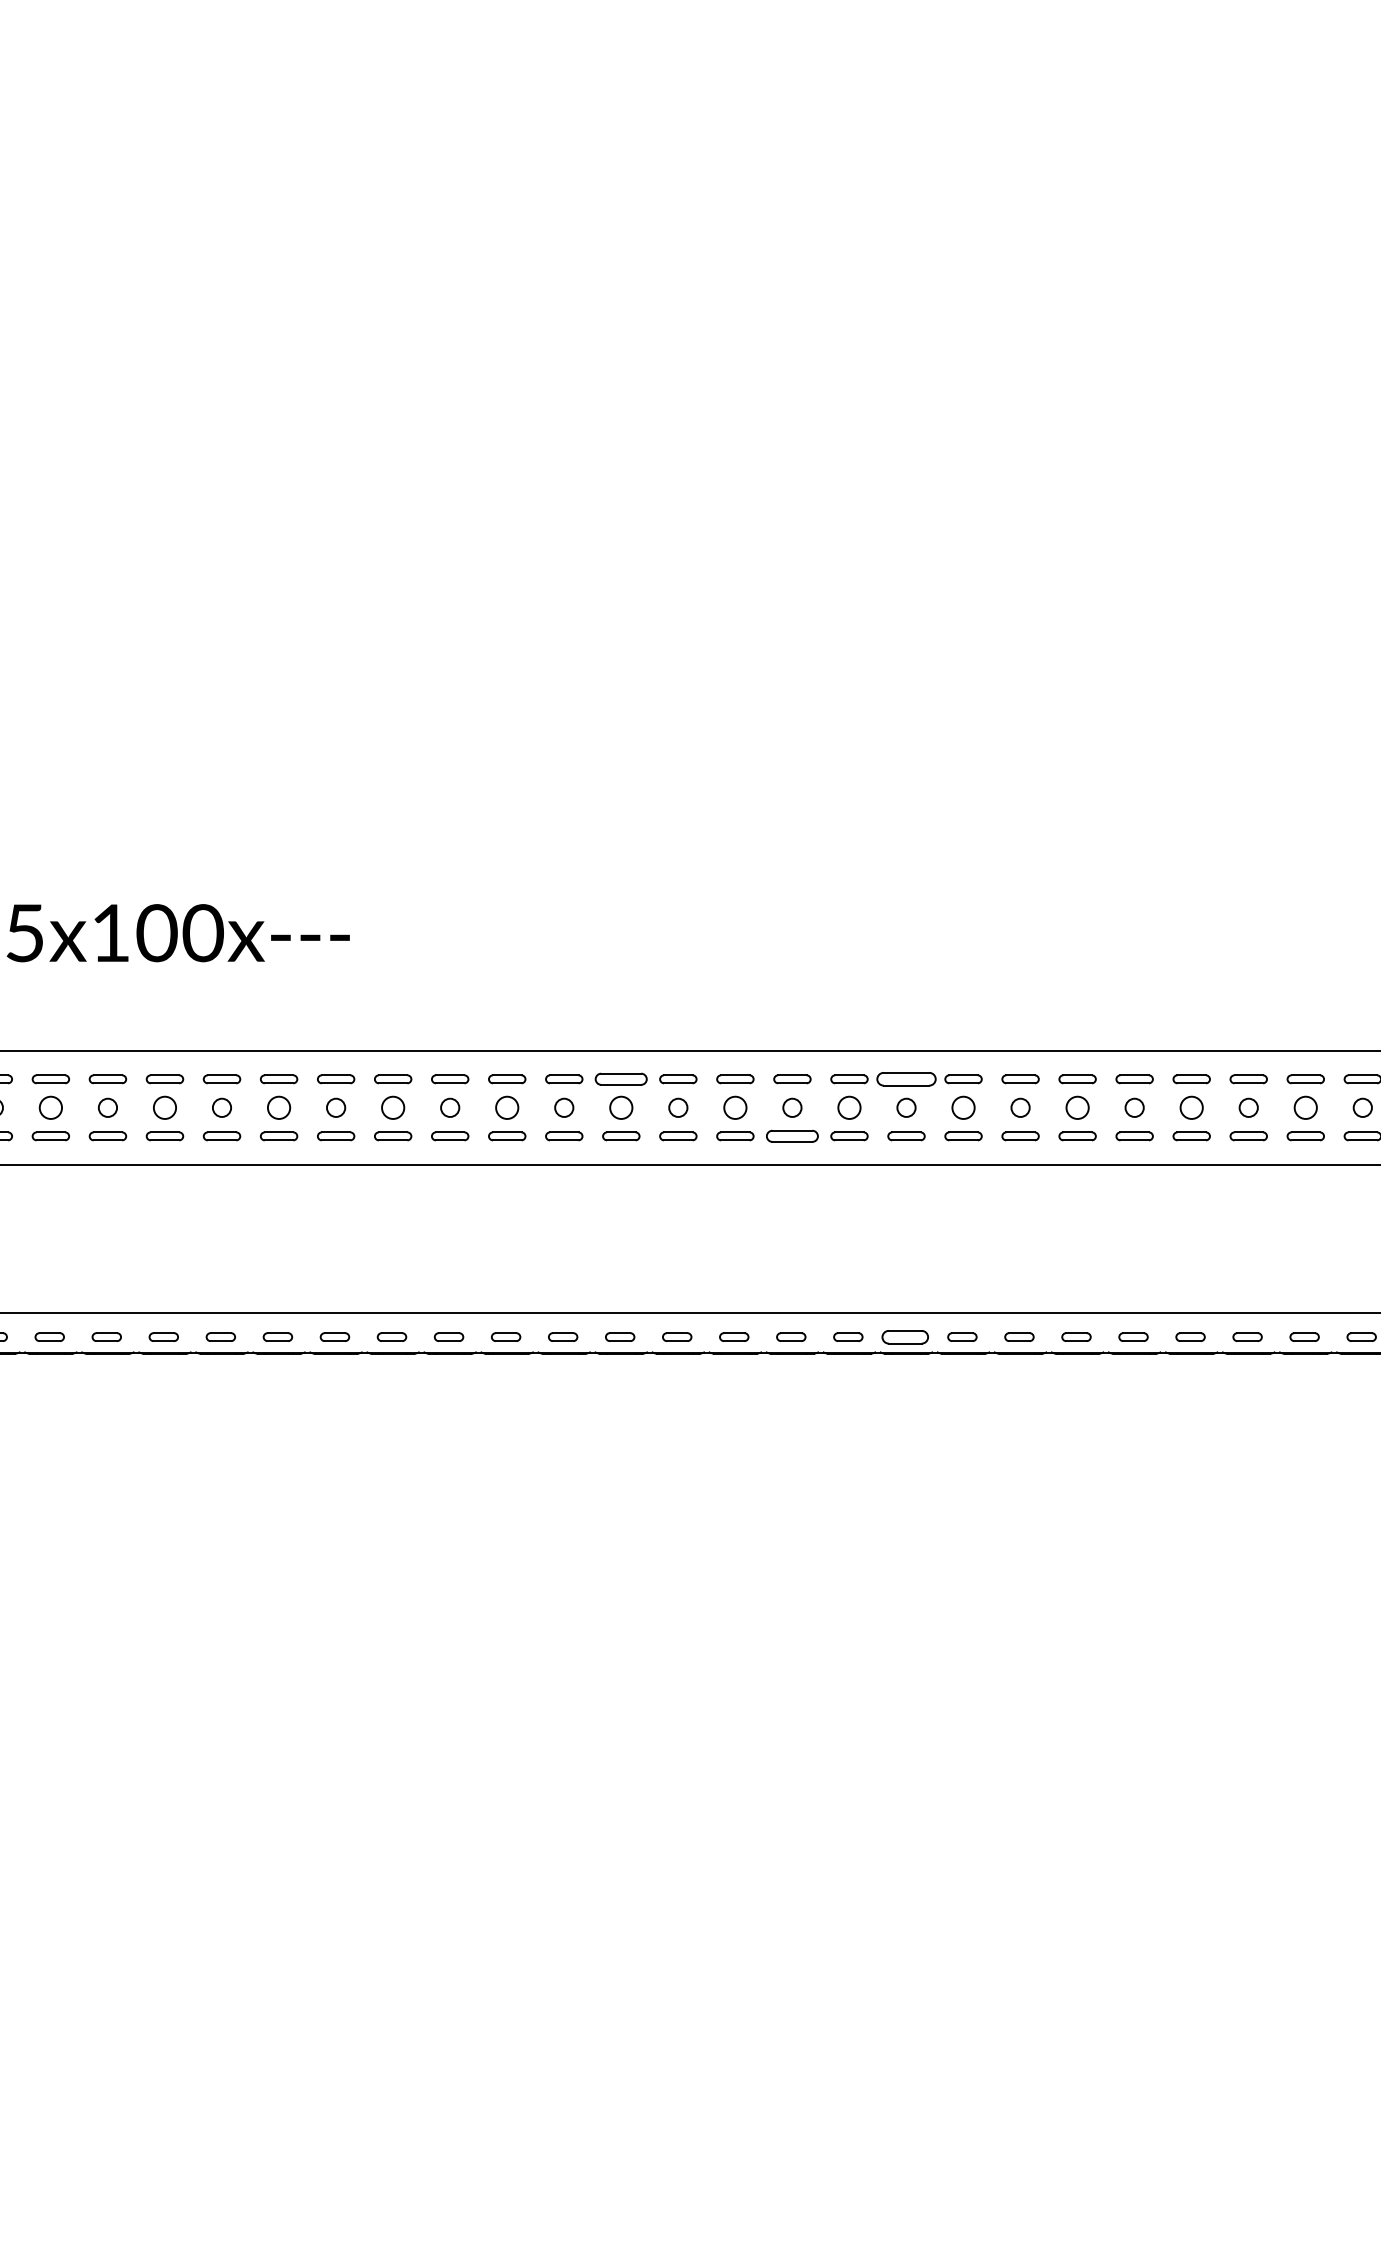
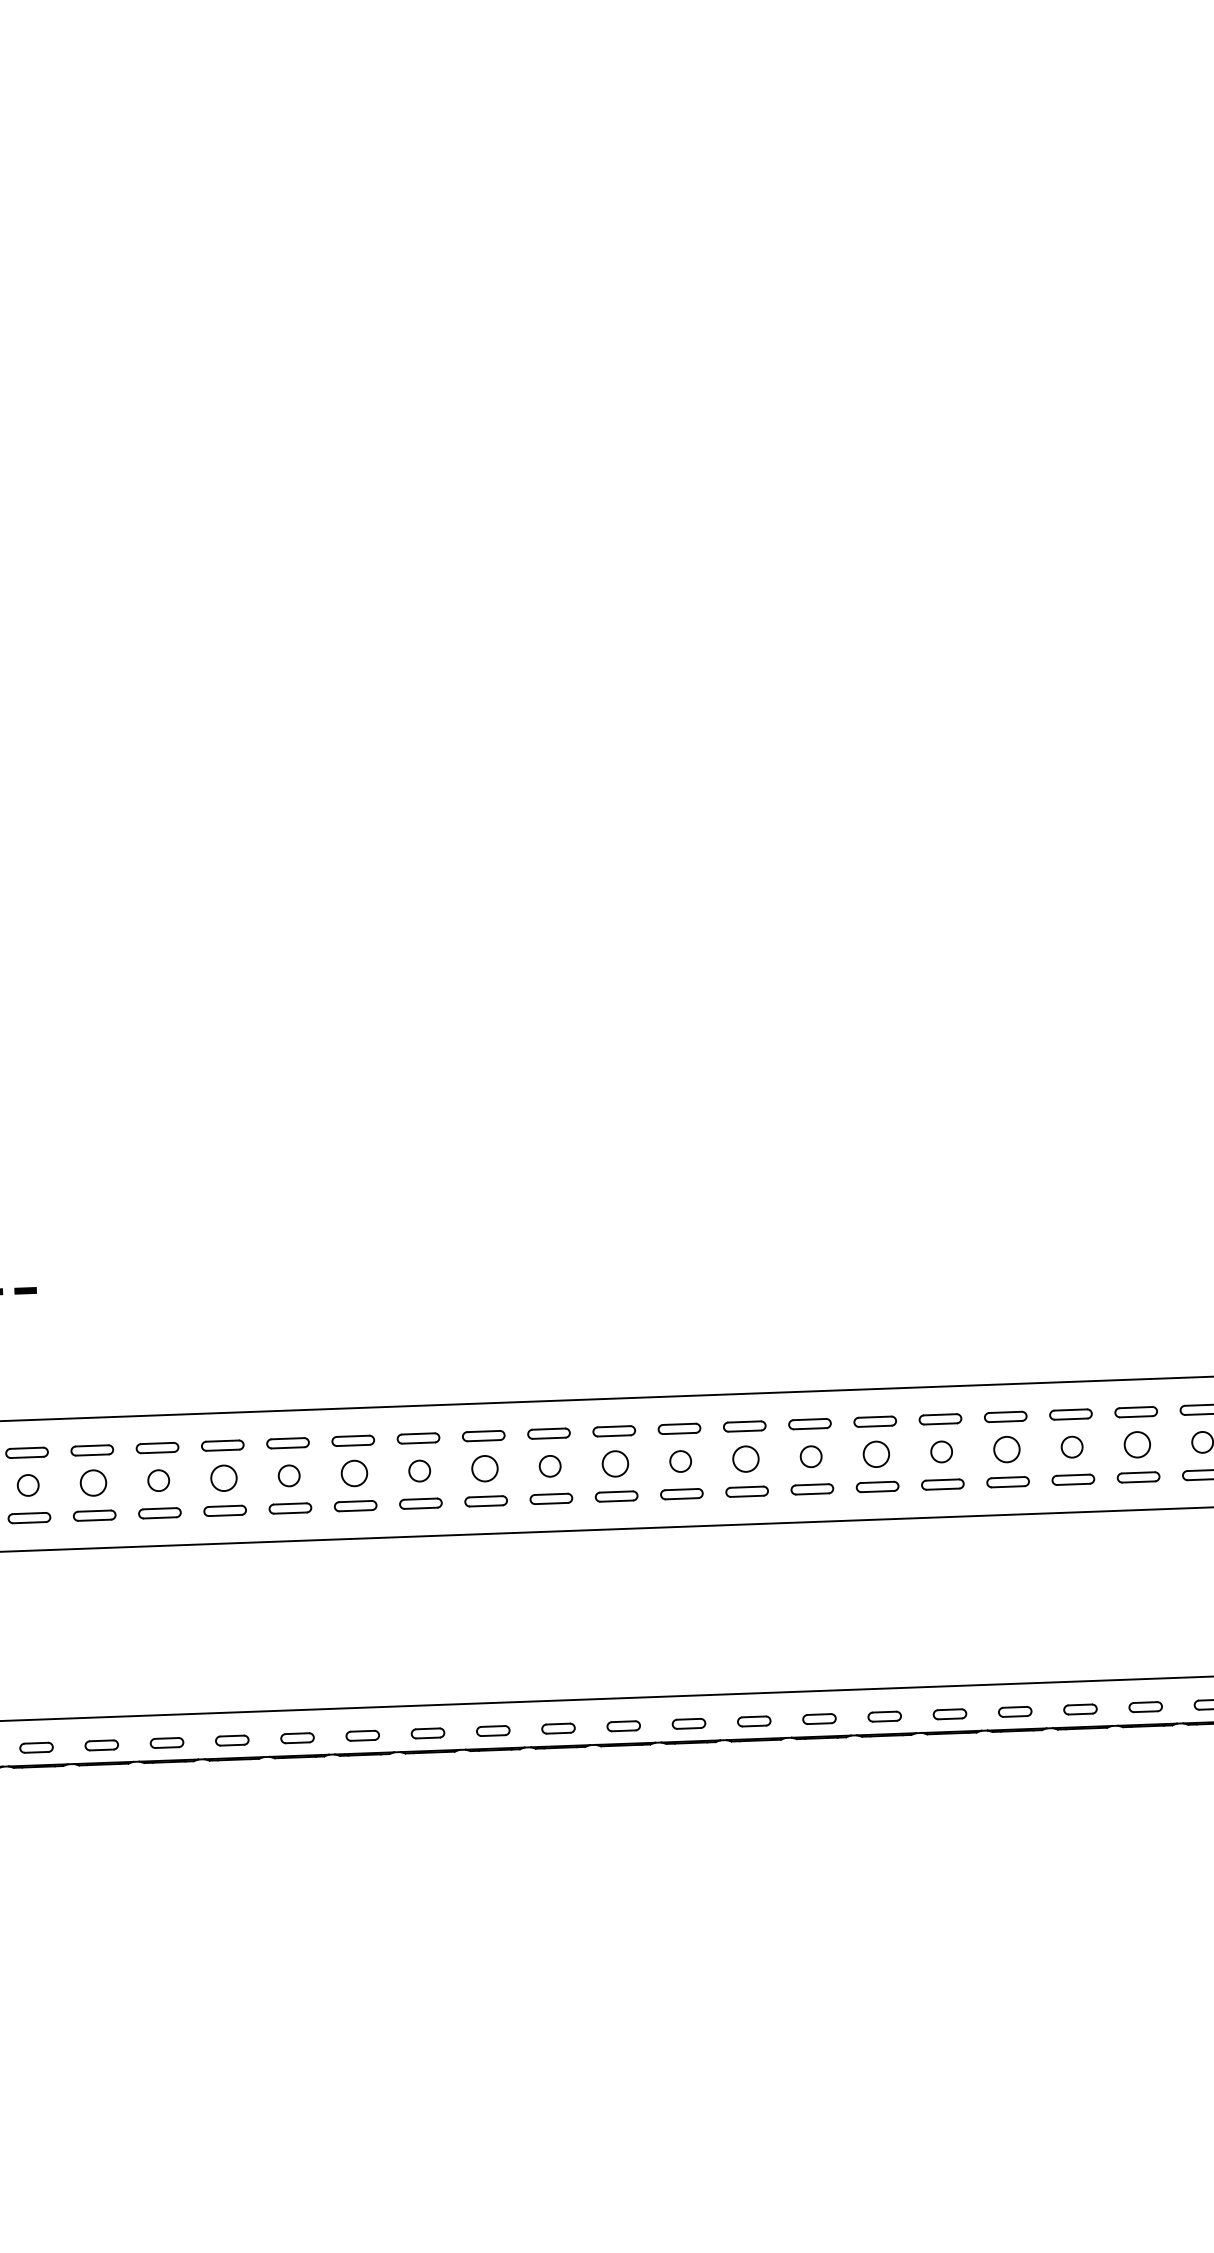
part: (621, 1079) -> (353, 1441), size x0.71
part: (906, 1079) -> (679, 1429), size x0.62
part: (792, 1136) -> (551, 1499), size x0.71
part: (905, 1336) -> (689, 1723), size x0.62

